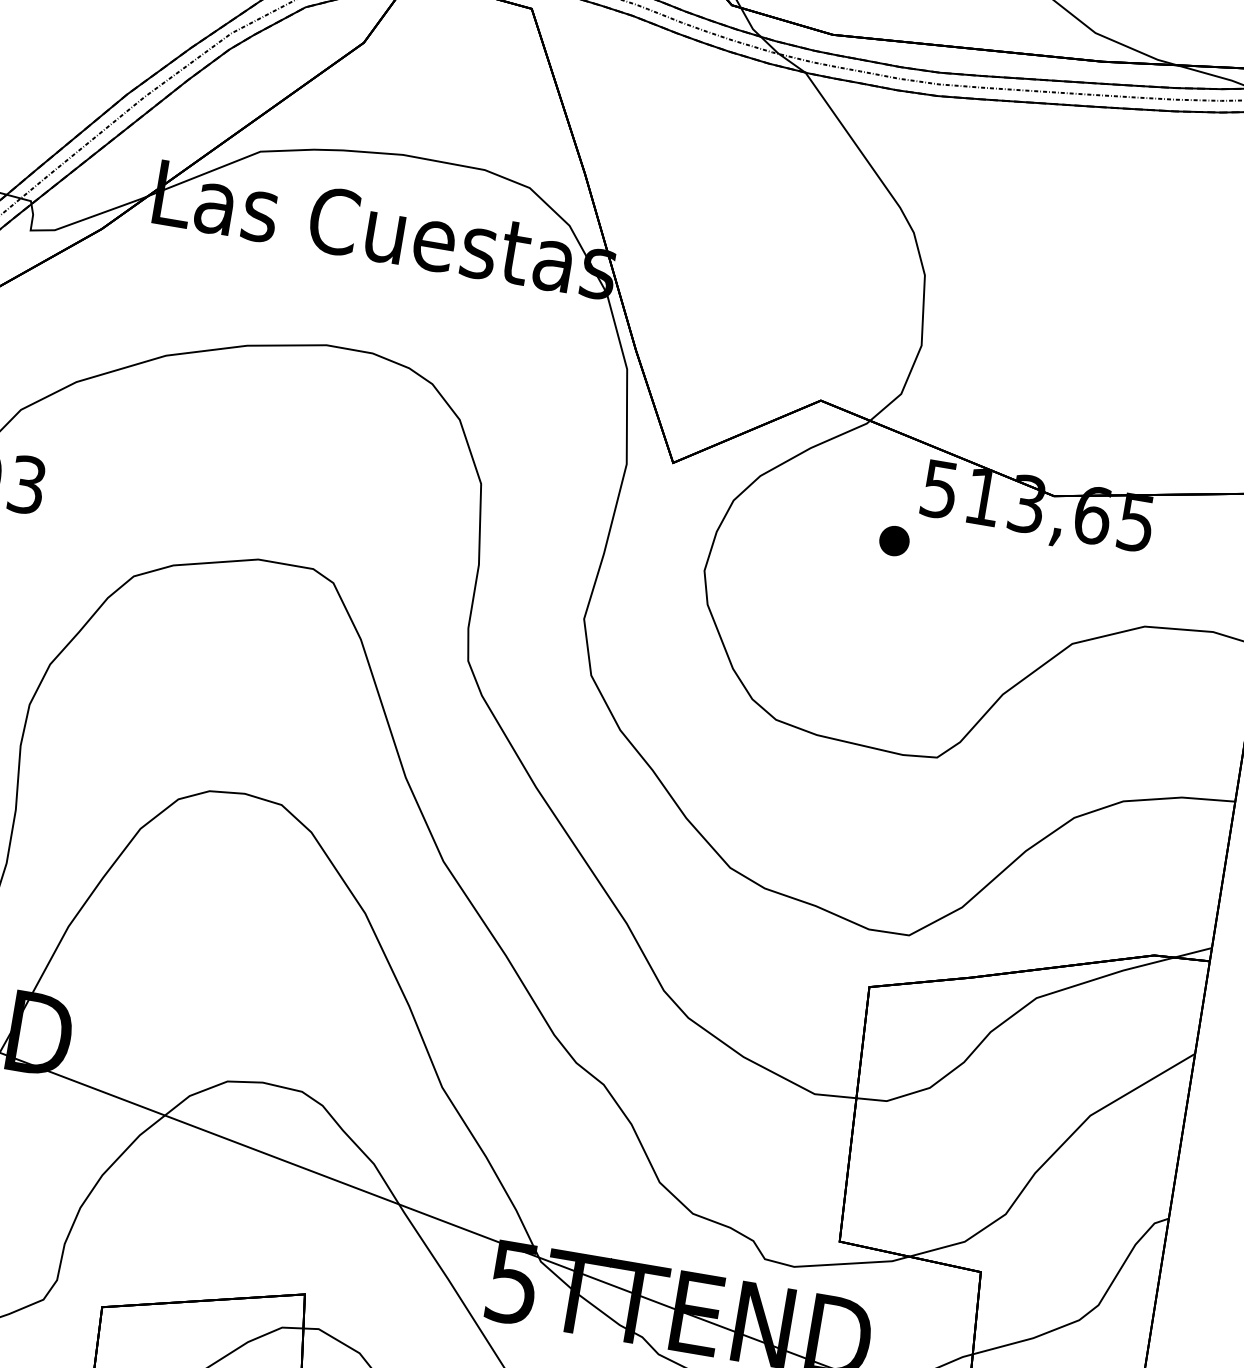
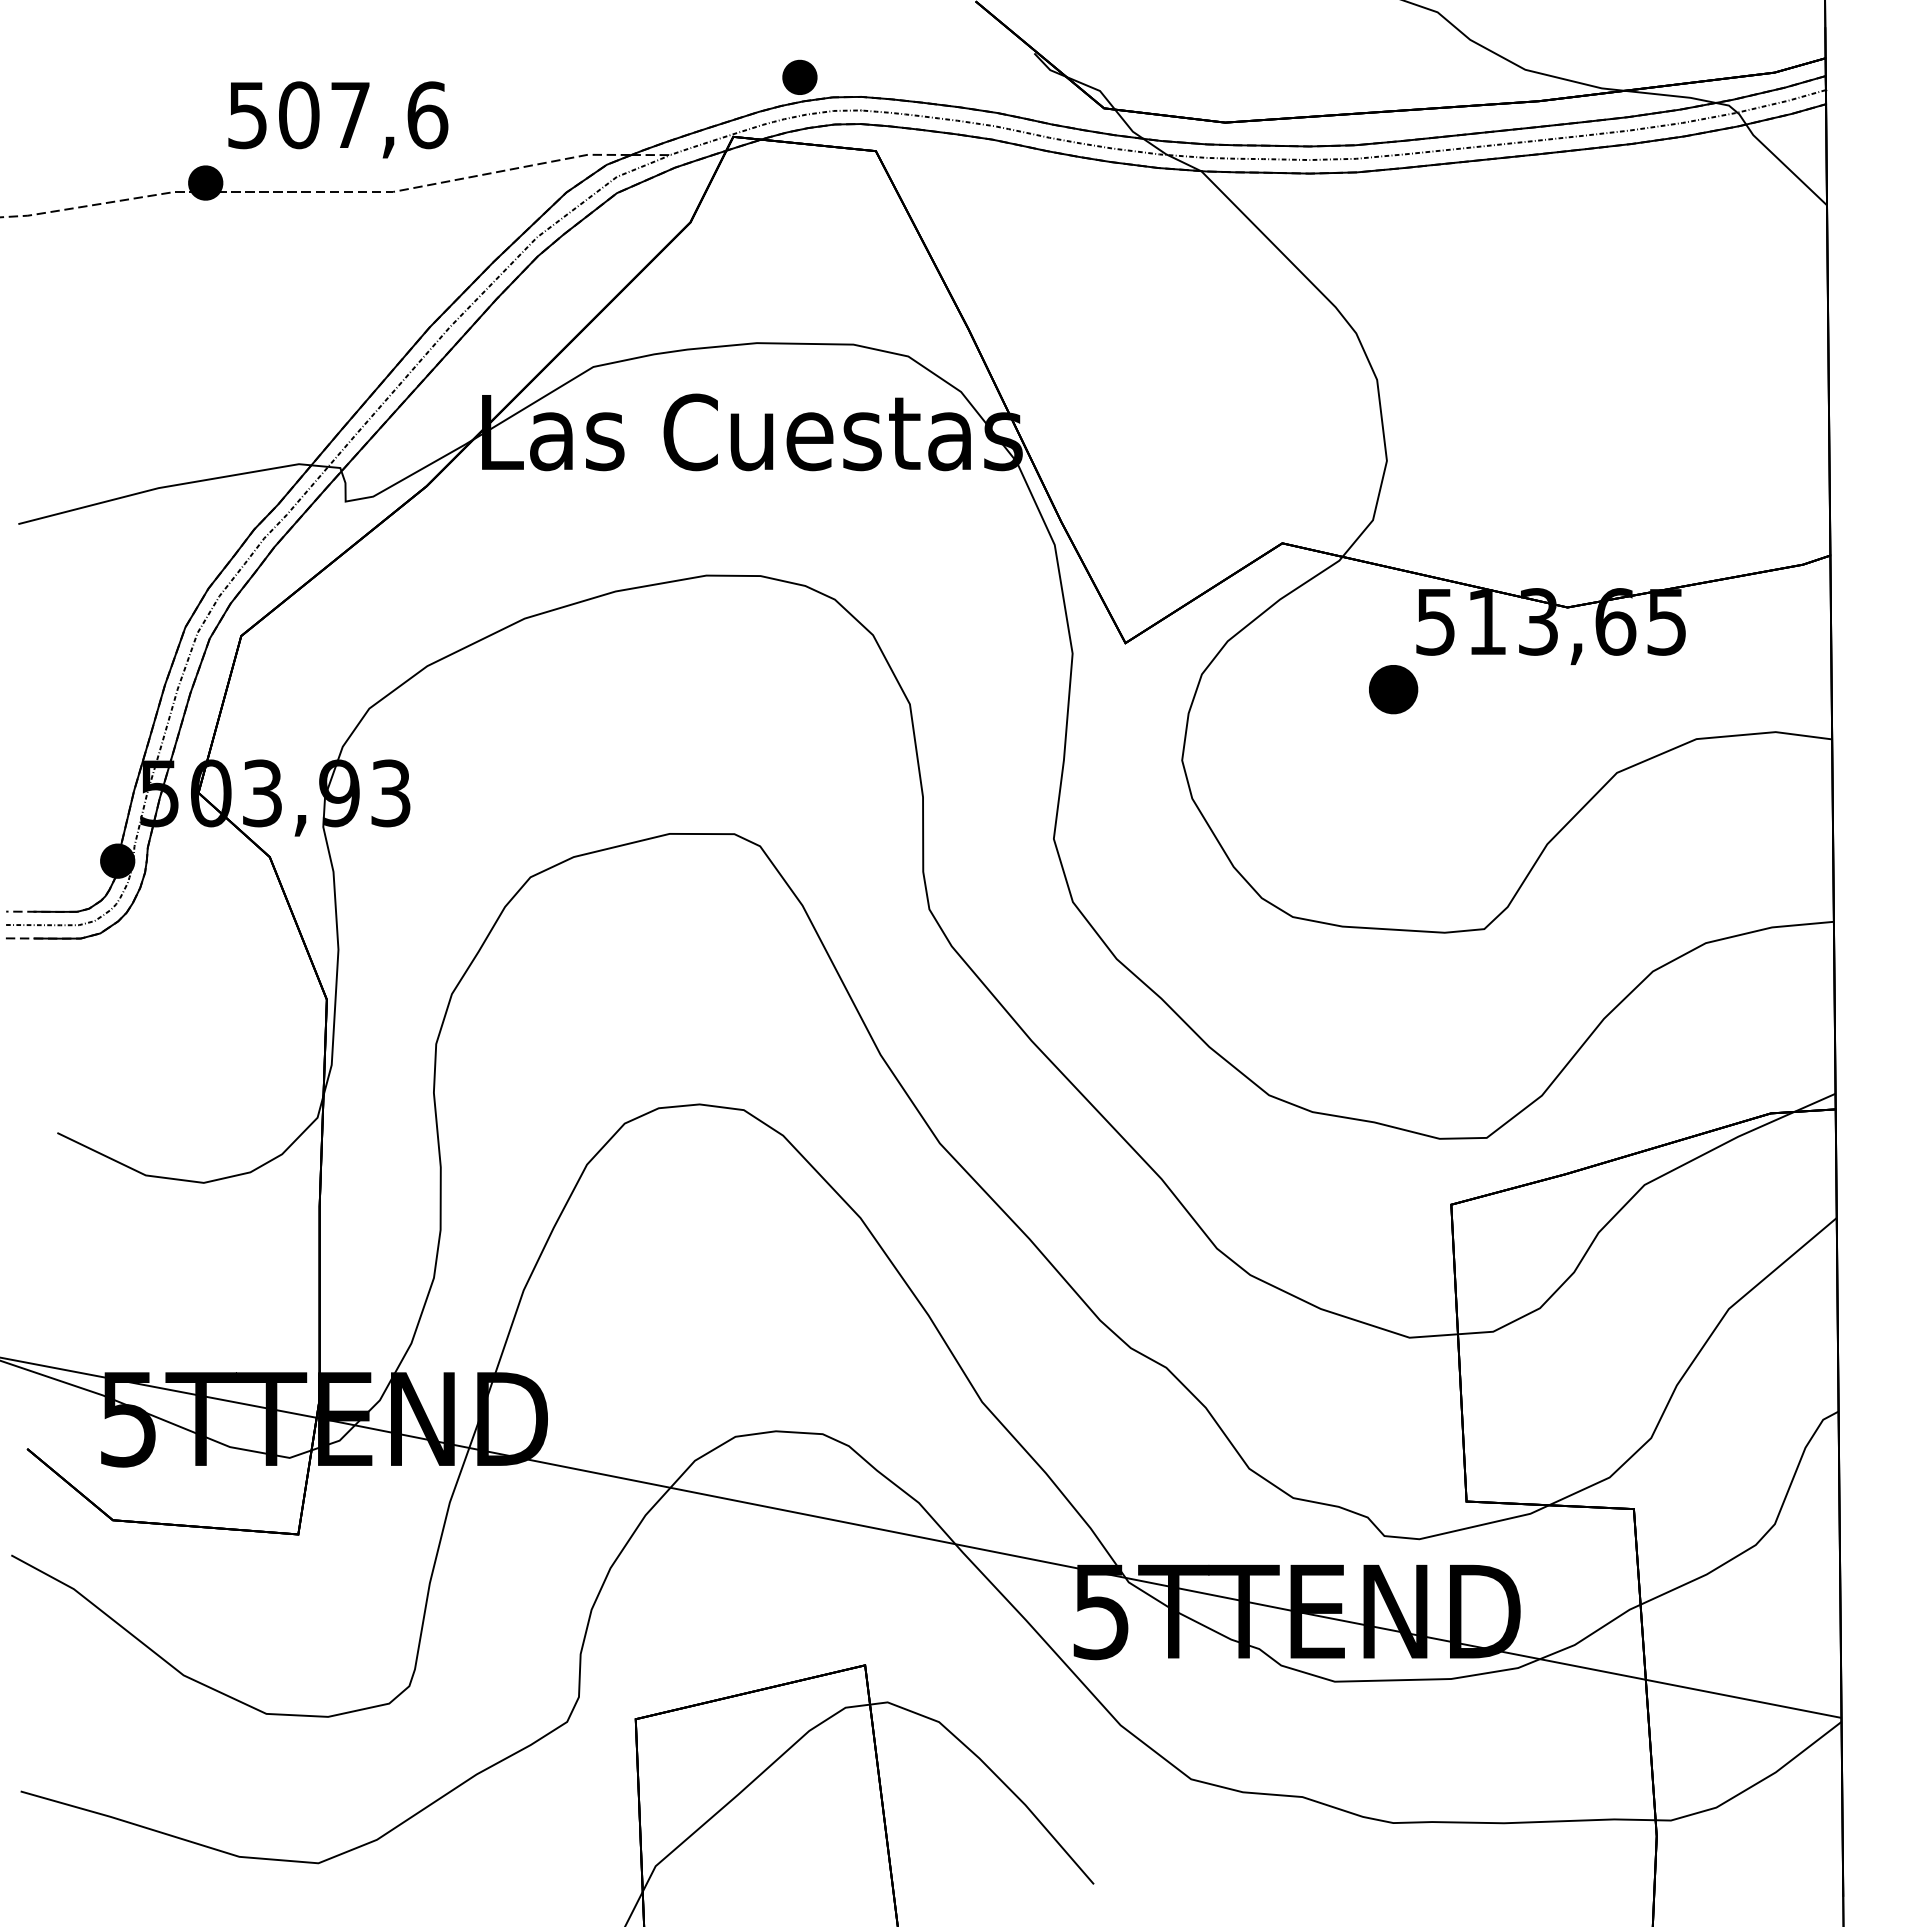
part: (894, 540) -> (1393, 689), size x1.4

